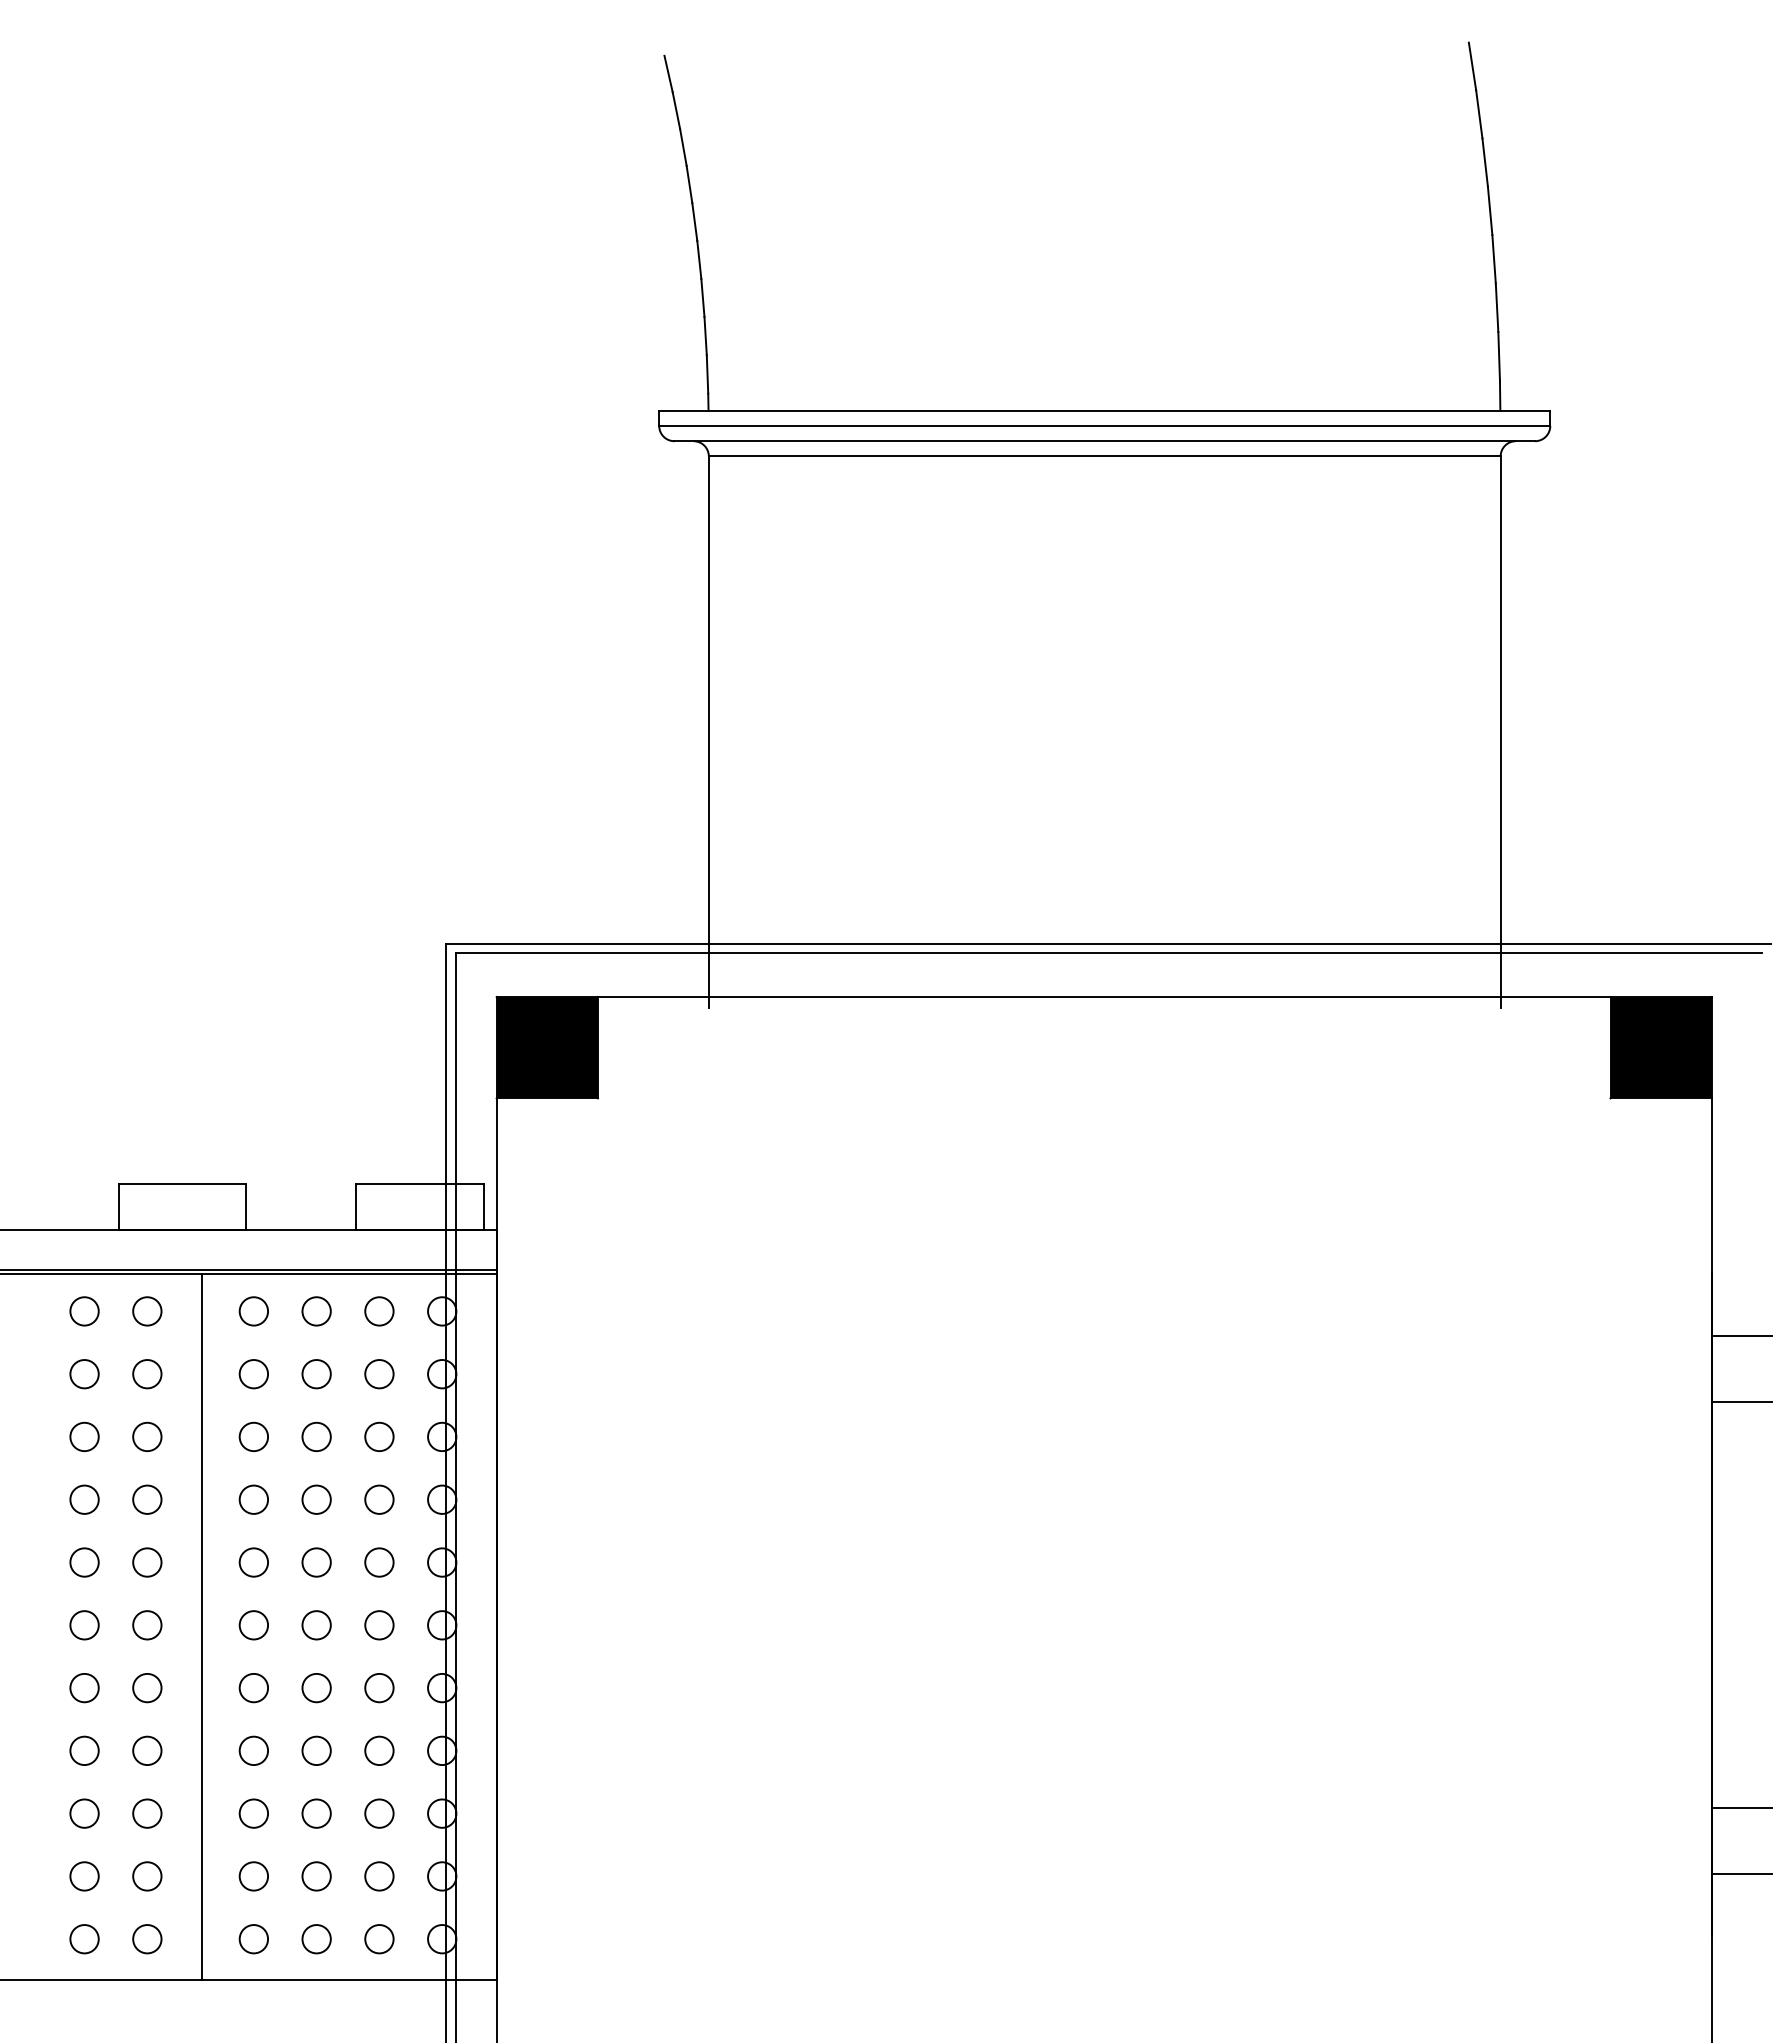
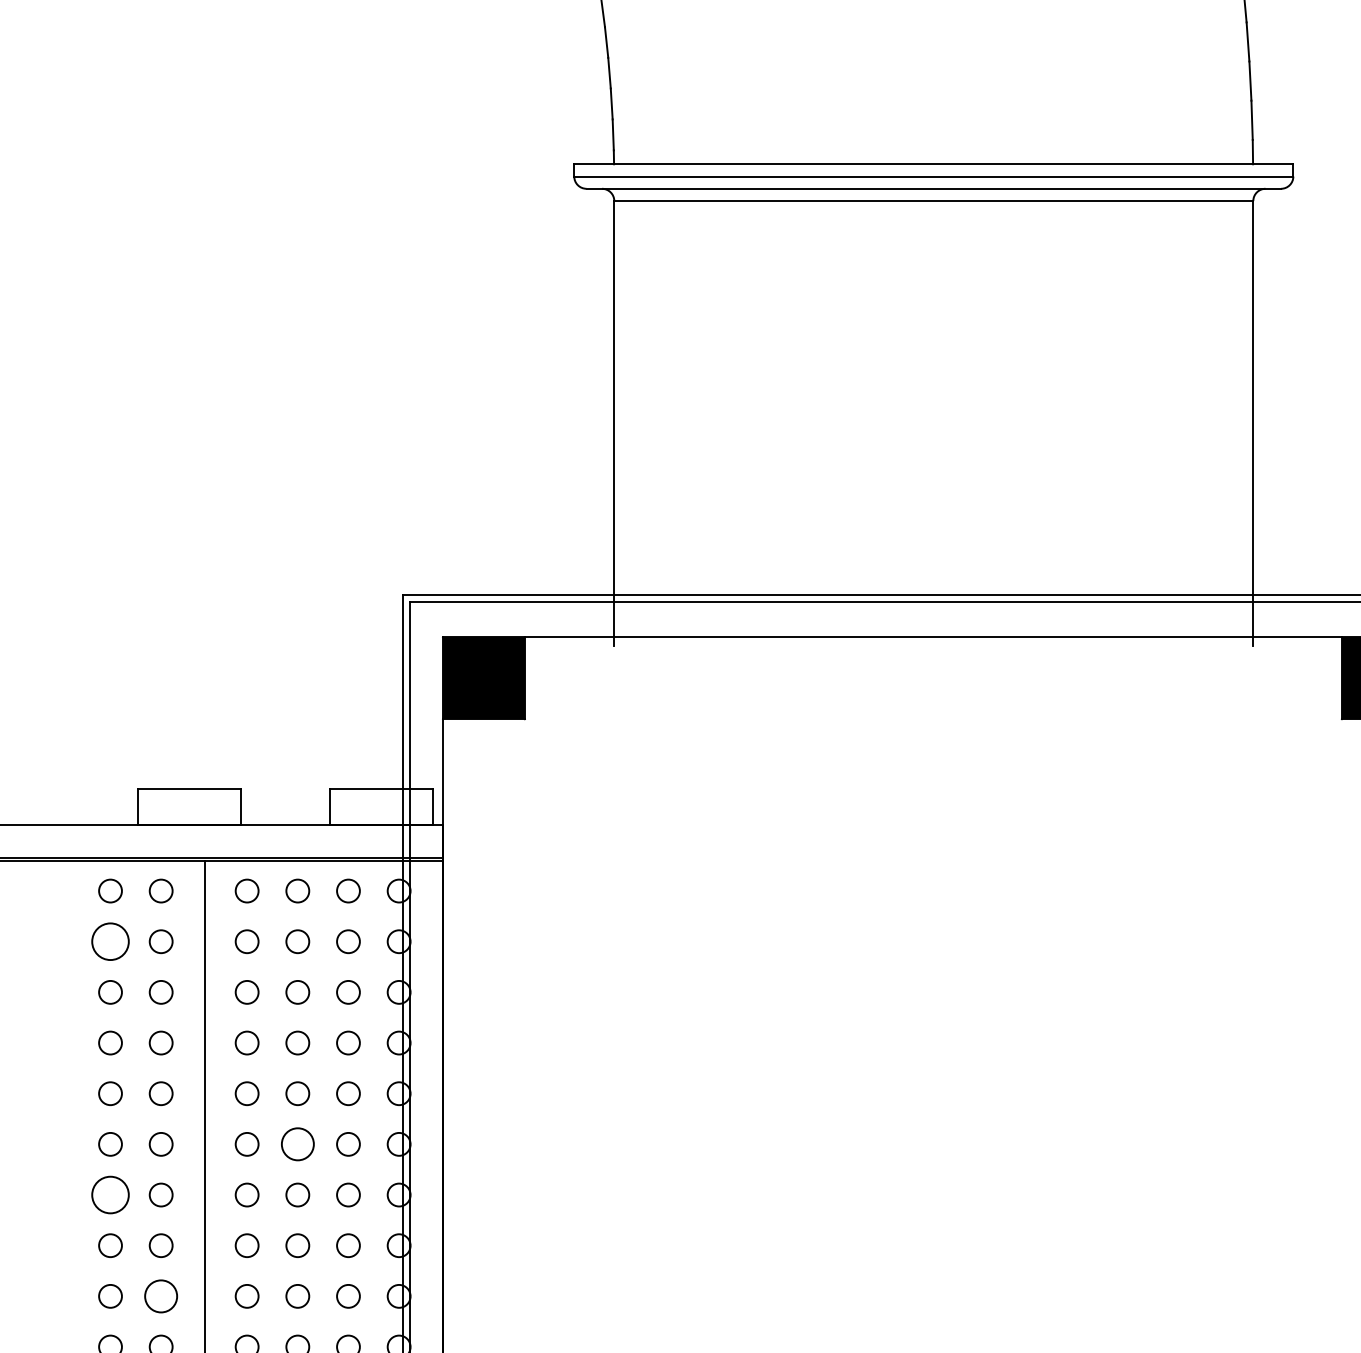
circle: (84, 1374) -> (110, 941), size x1.6
circle: (316, 1625) -> (297, 1144), size x1.4
circle: (84, 1687) -> (110, 1194), size x1.6
circle: (147, 1813) -> (161, 1296), size x1.4

